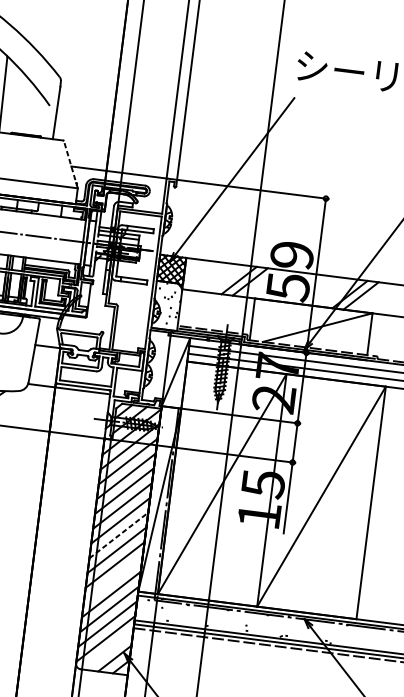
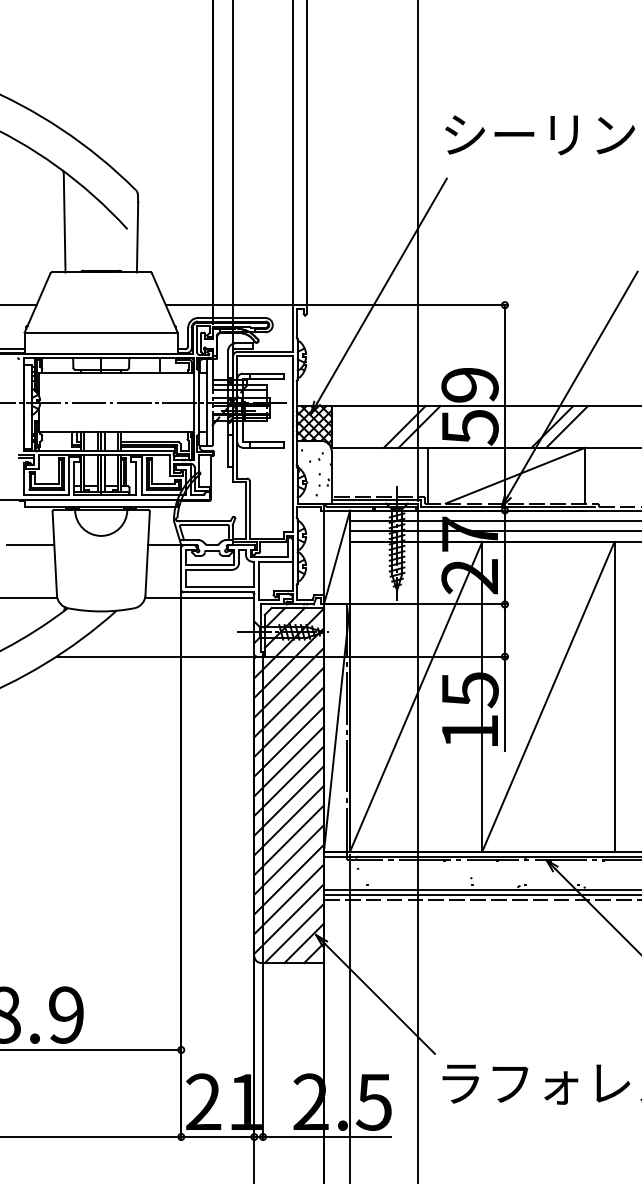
line: (70, 164) -> (164, 302), dashed -> solid
line: (119, 535) -> (289, 780), dashed -> solid
line: (112, 579) -> (288, 840), added
line: (107, 649) -> (293, 932), added

